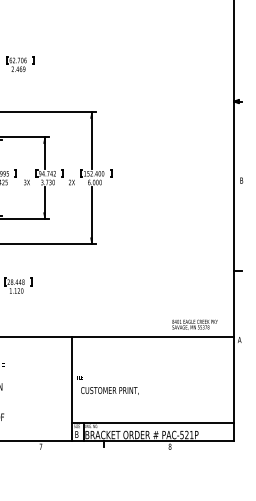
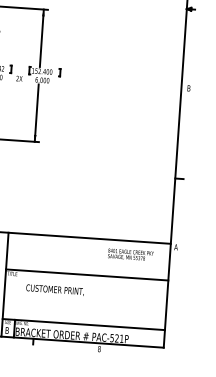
text: (194, 324) -> (130, 254), moved
line: (152, 373) -> (86, 274), added
text: (109, 390) -> (54, 289), moved

